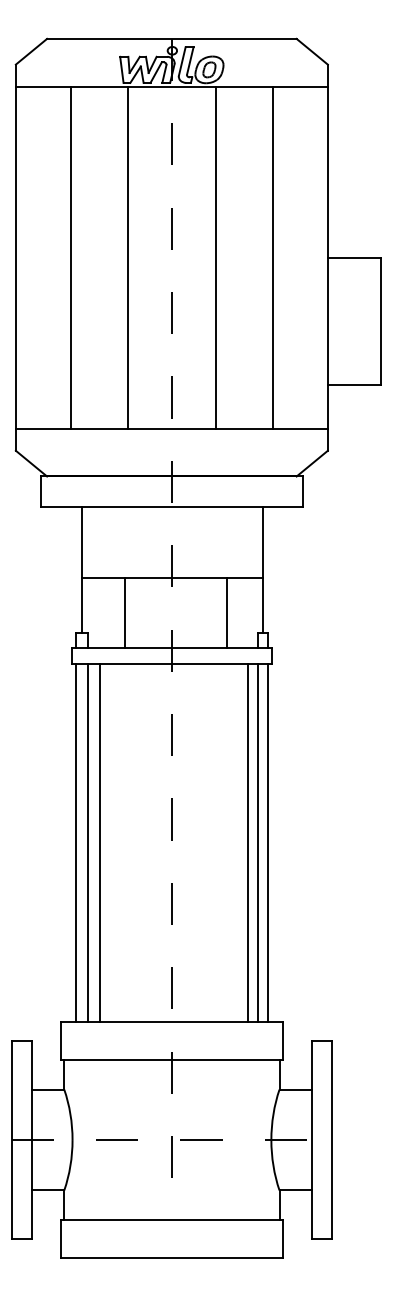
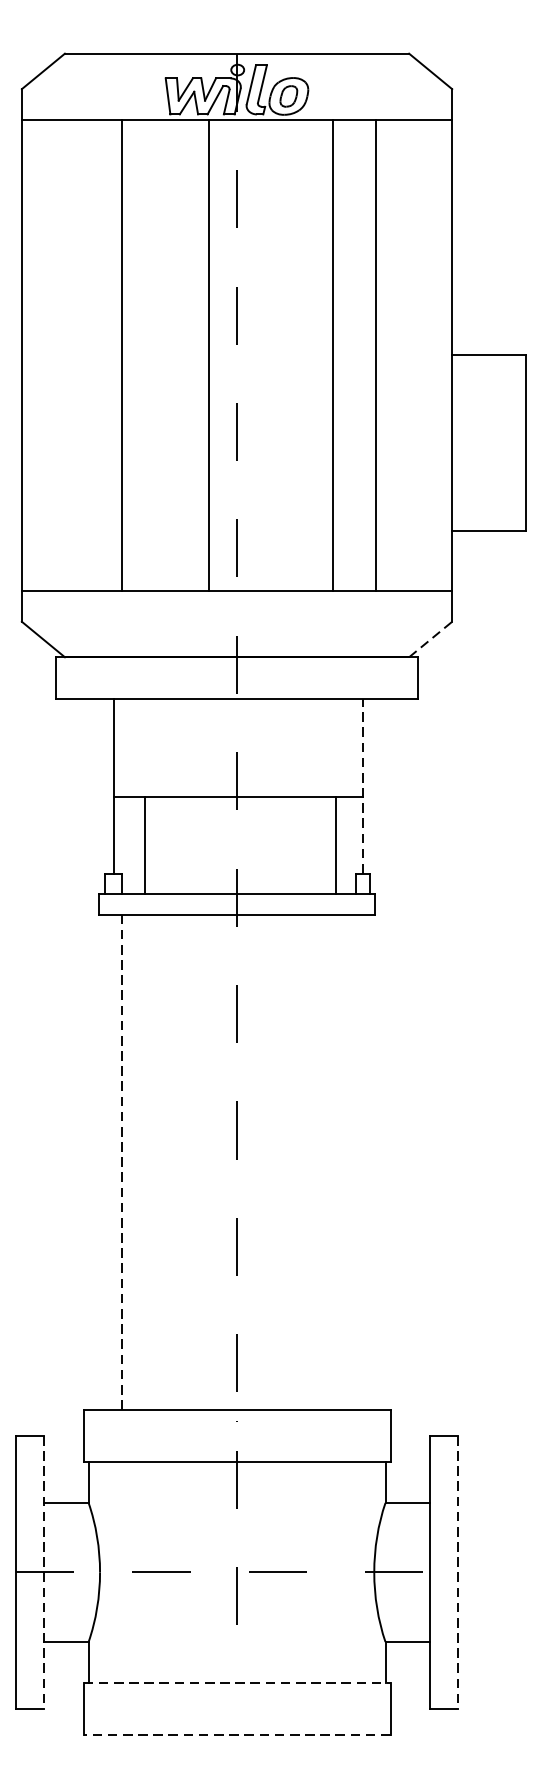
line: (71, 257) -> (122, 355), moved
line: (127, 257) -> (208, 355), moved
line: (216, 257) -> (333, 355), moved
line: (312, 463) -> (430, 639), solid -> dashed
line: (263, 569) -> (363, 785), solid -> dashed
line: (125, 612) -> (145, 844), moved
line: (226, 612) -> (335, 844), moved
line: (76, 842) -> (105, 1162), removed
line: (88, 842) -> (122, 1162), solid -> dashed
line: (99, 842) -> (137, 1162), removed
line: (248, 842) -> (342, 1162), removed
line: (257, 842) -> (355, 1162), removed
line: (268, 842) -> (370, 1162), removed
line: (31, 1140) -> (43, 1573), solid -> dashed
line: (332, 1140) -> (458, 1573), solid -> dashed
line: (172, 1220) -> (237, 1683), solid -> dashed
line: (171, 1258) -> (236, 1735), solid -> dashed

